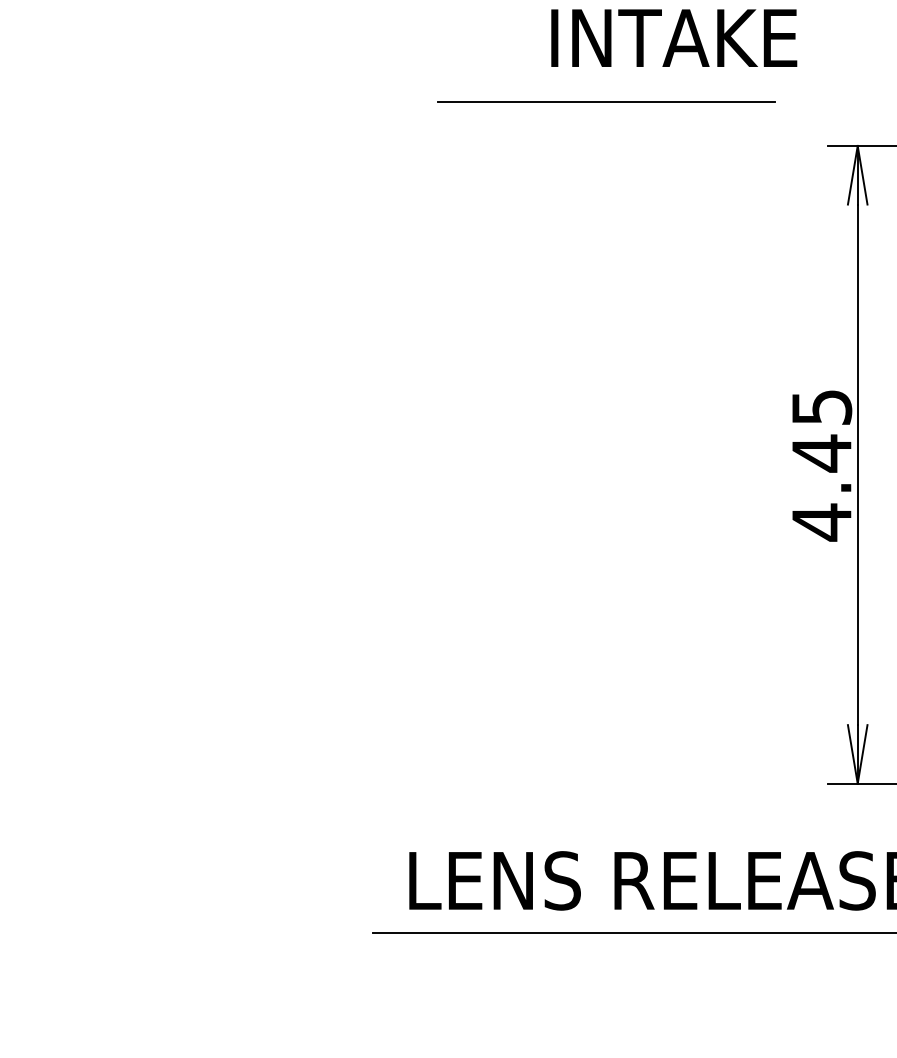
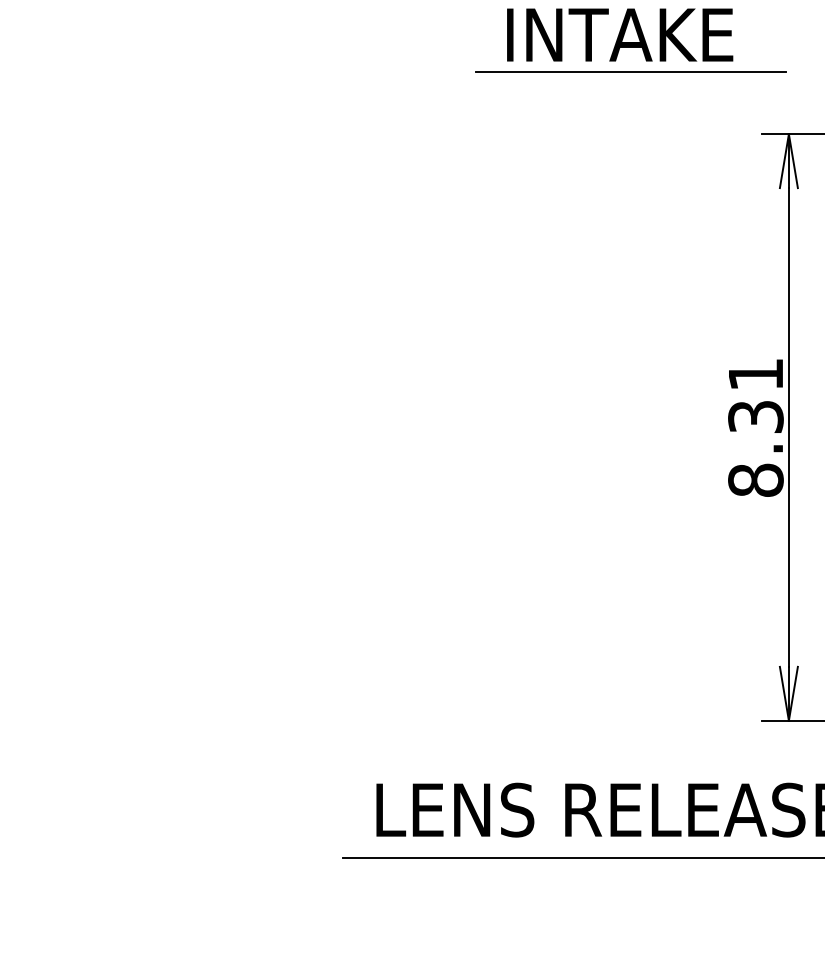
line: (606, 100) -> (630, 71), moved
text: (821, 465) -> (755, 428), 4.45 -> 8.31

